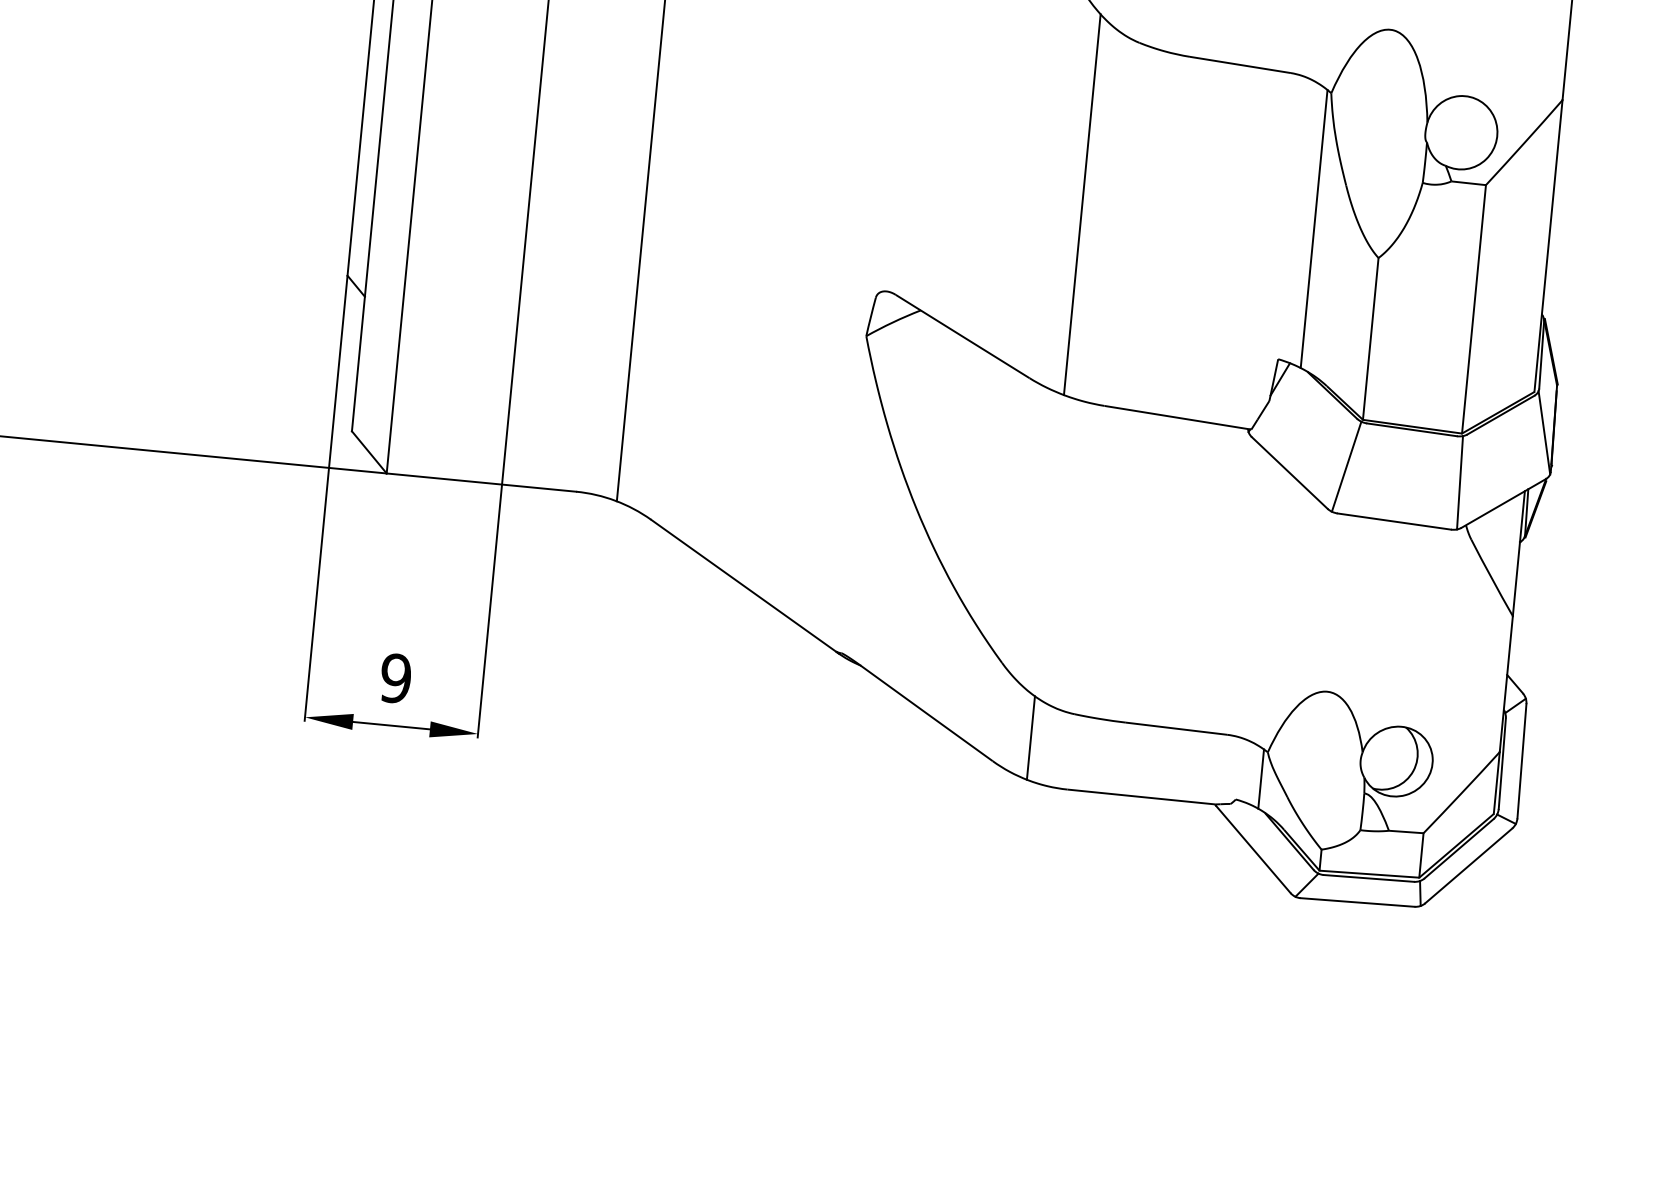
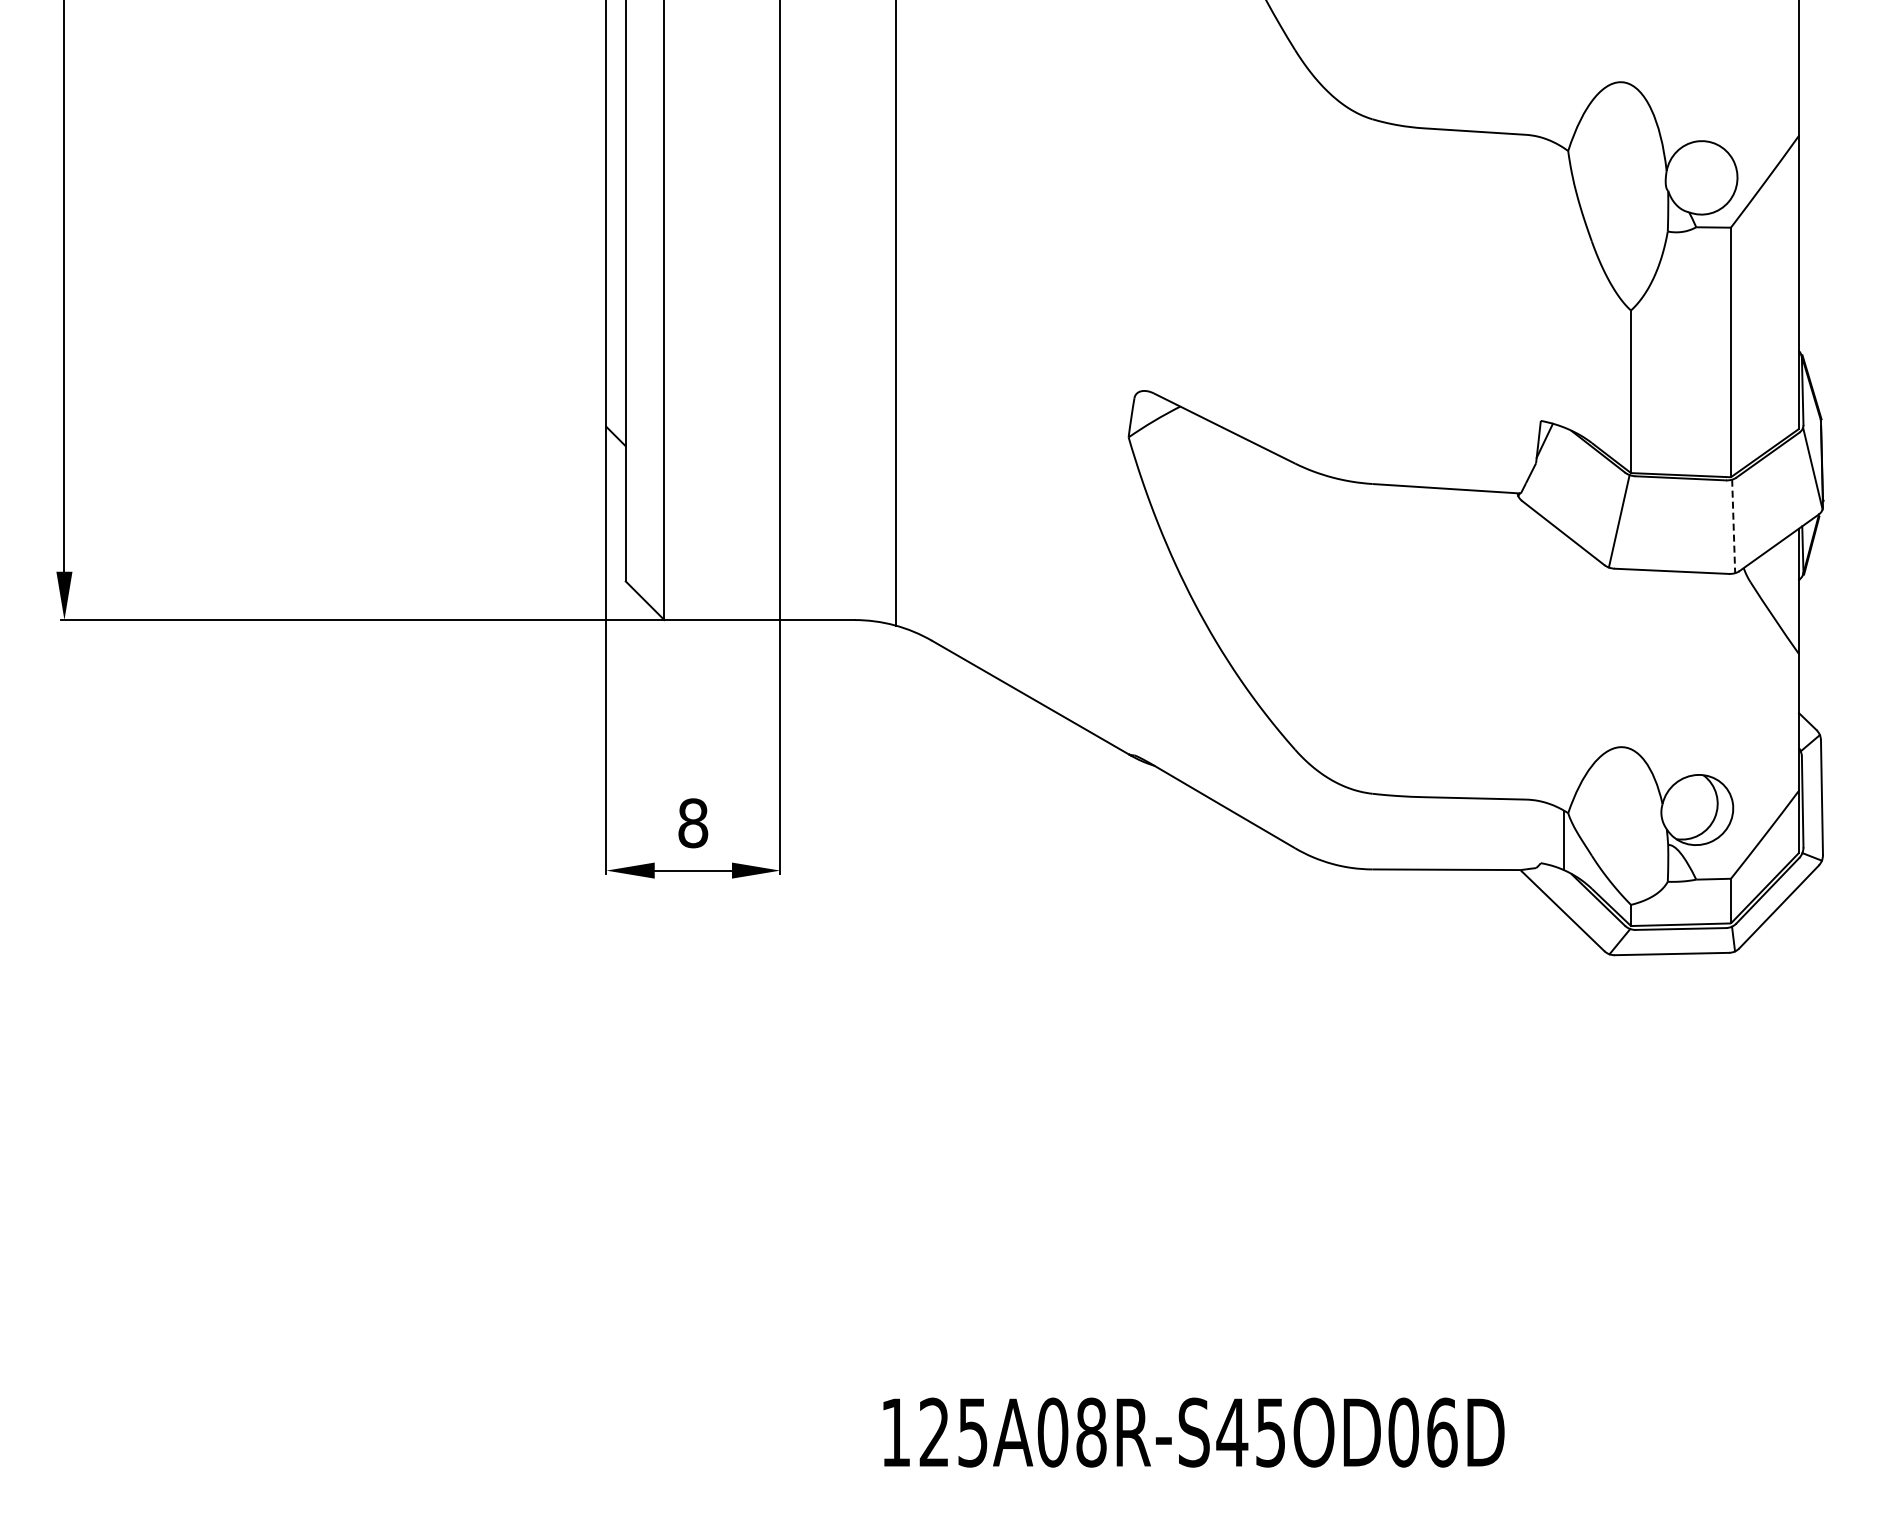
line: (1082, 204) -> (1331, 285), removed
line: (1314, 228) -> (1564, 287), removed
line: (1459, 482) -> (1733, 526), solid -> dashed
text: (396, 678) -> (693, 823), 9 -> 8
line: (1031, 737) -> (1331, 821), removed

